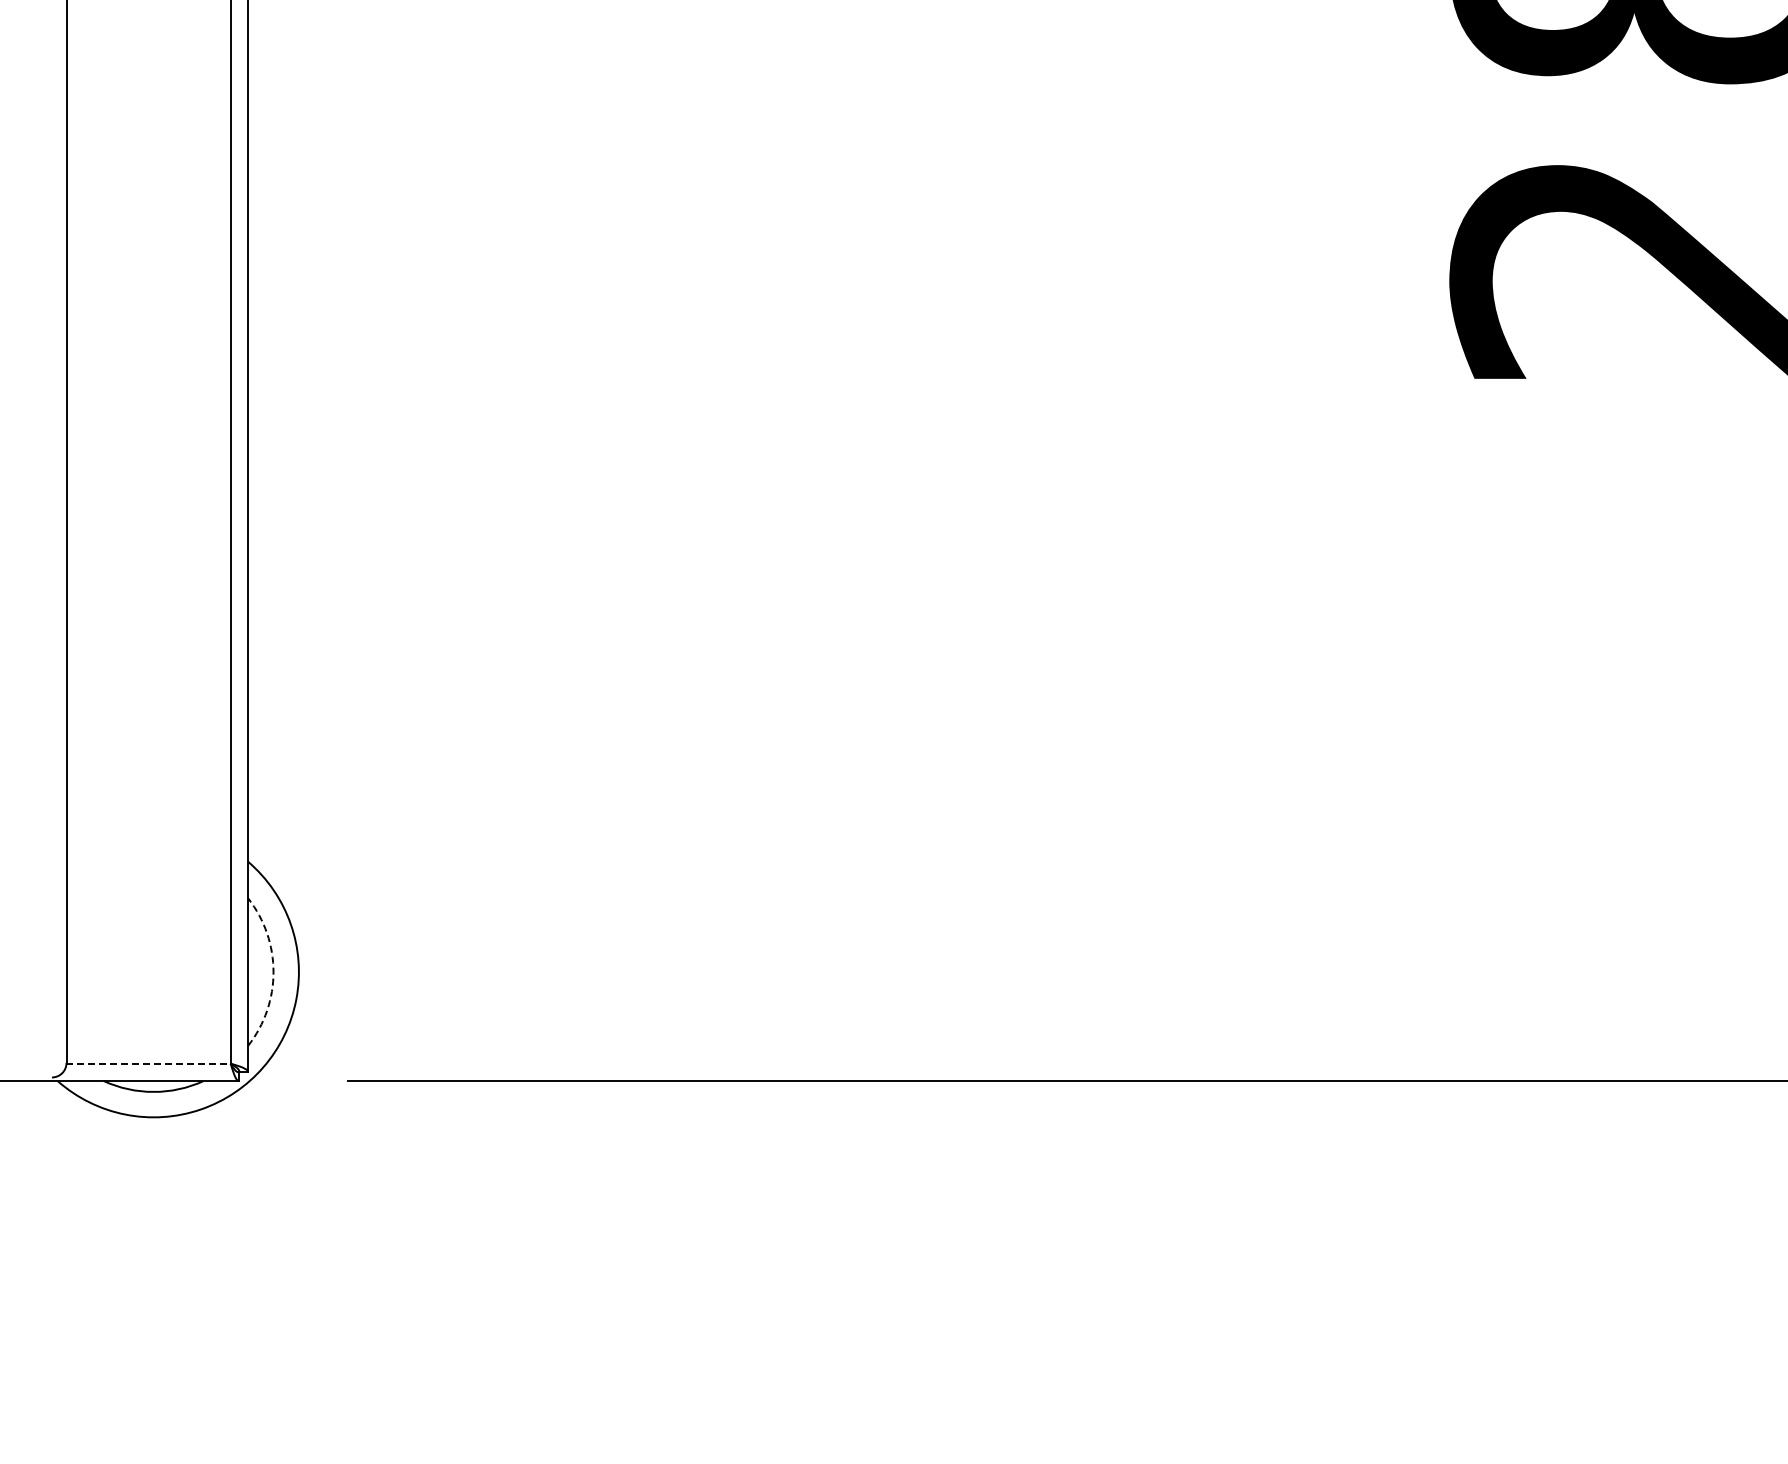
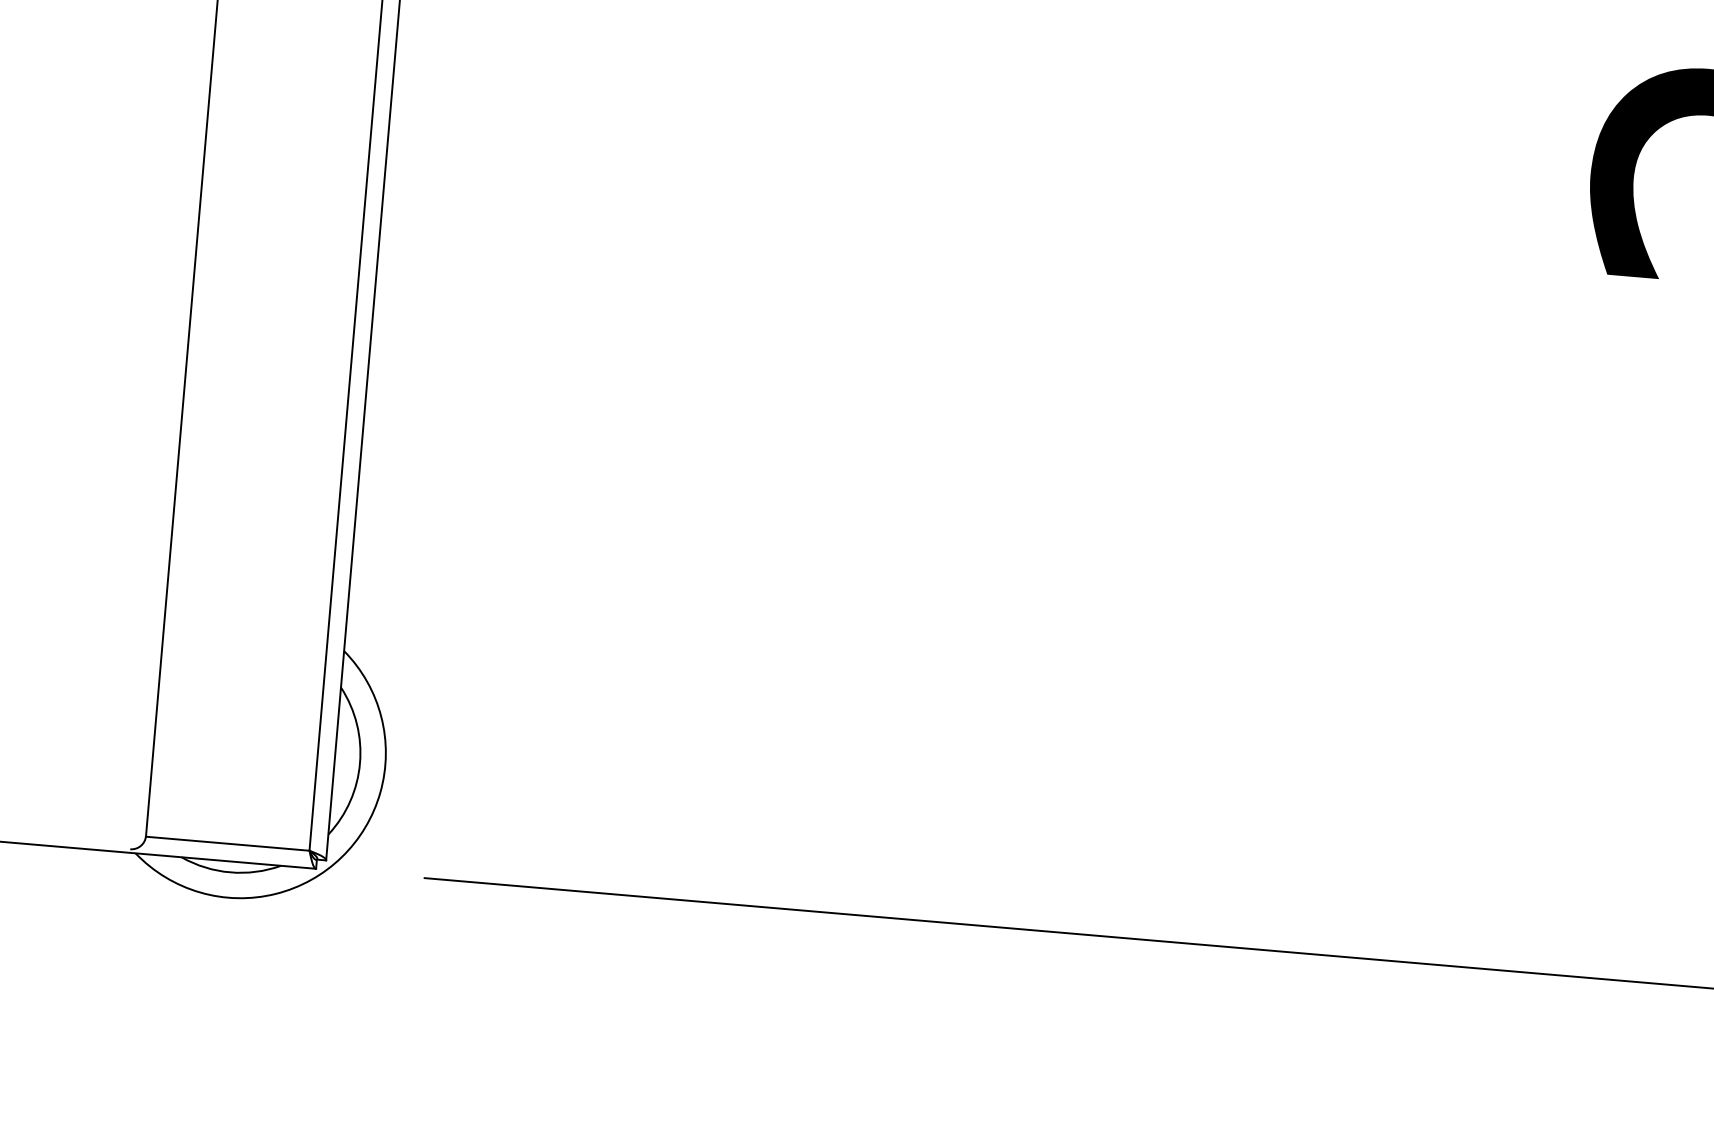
arc: (273, 972) -> (359, 763), dashed -> solid
line: (149, 1063) -> (228, 843), dashed -> solid

